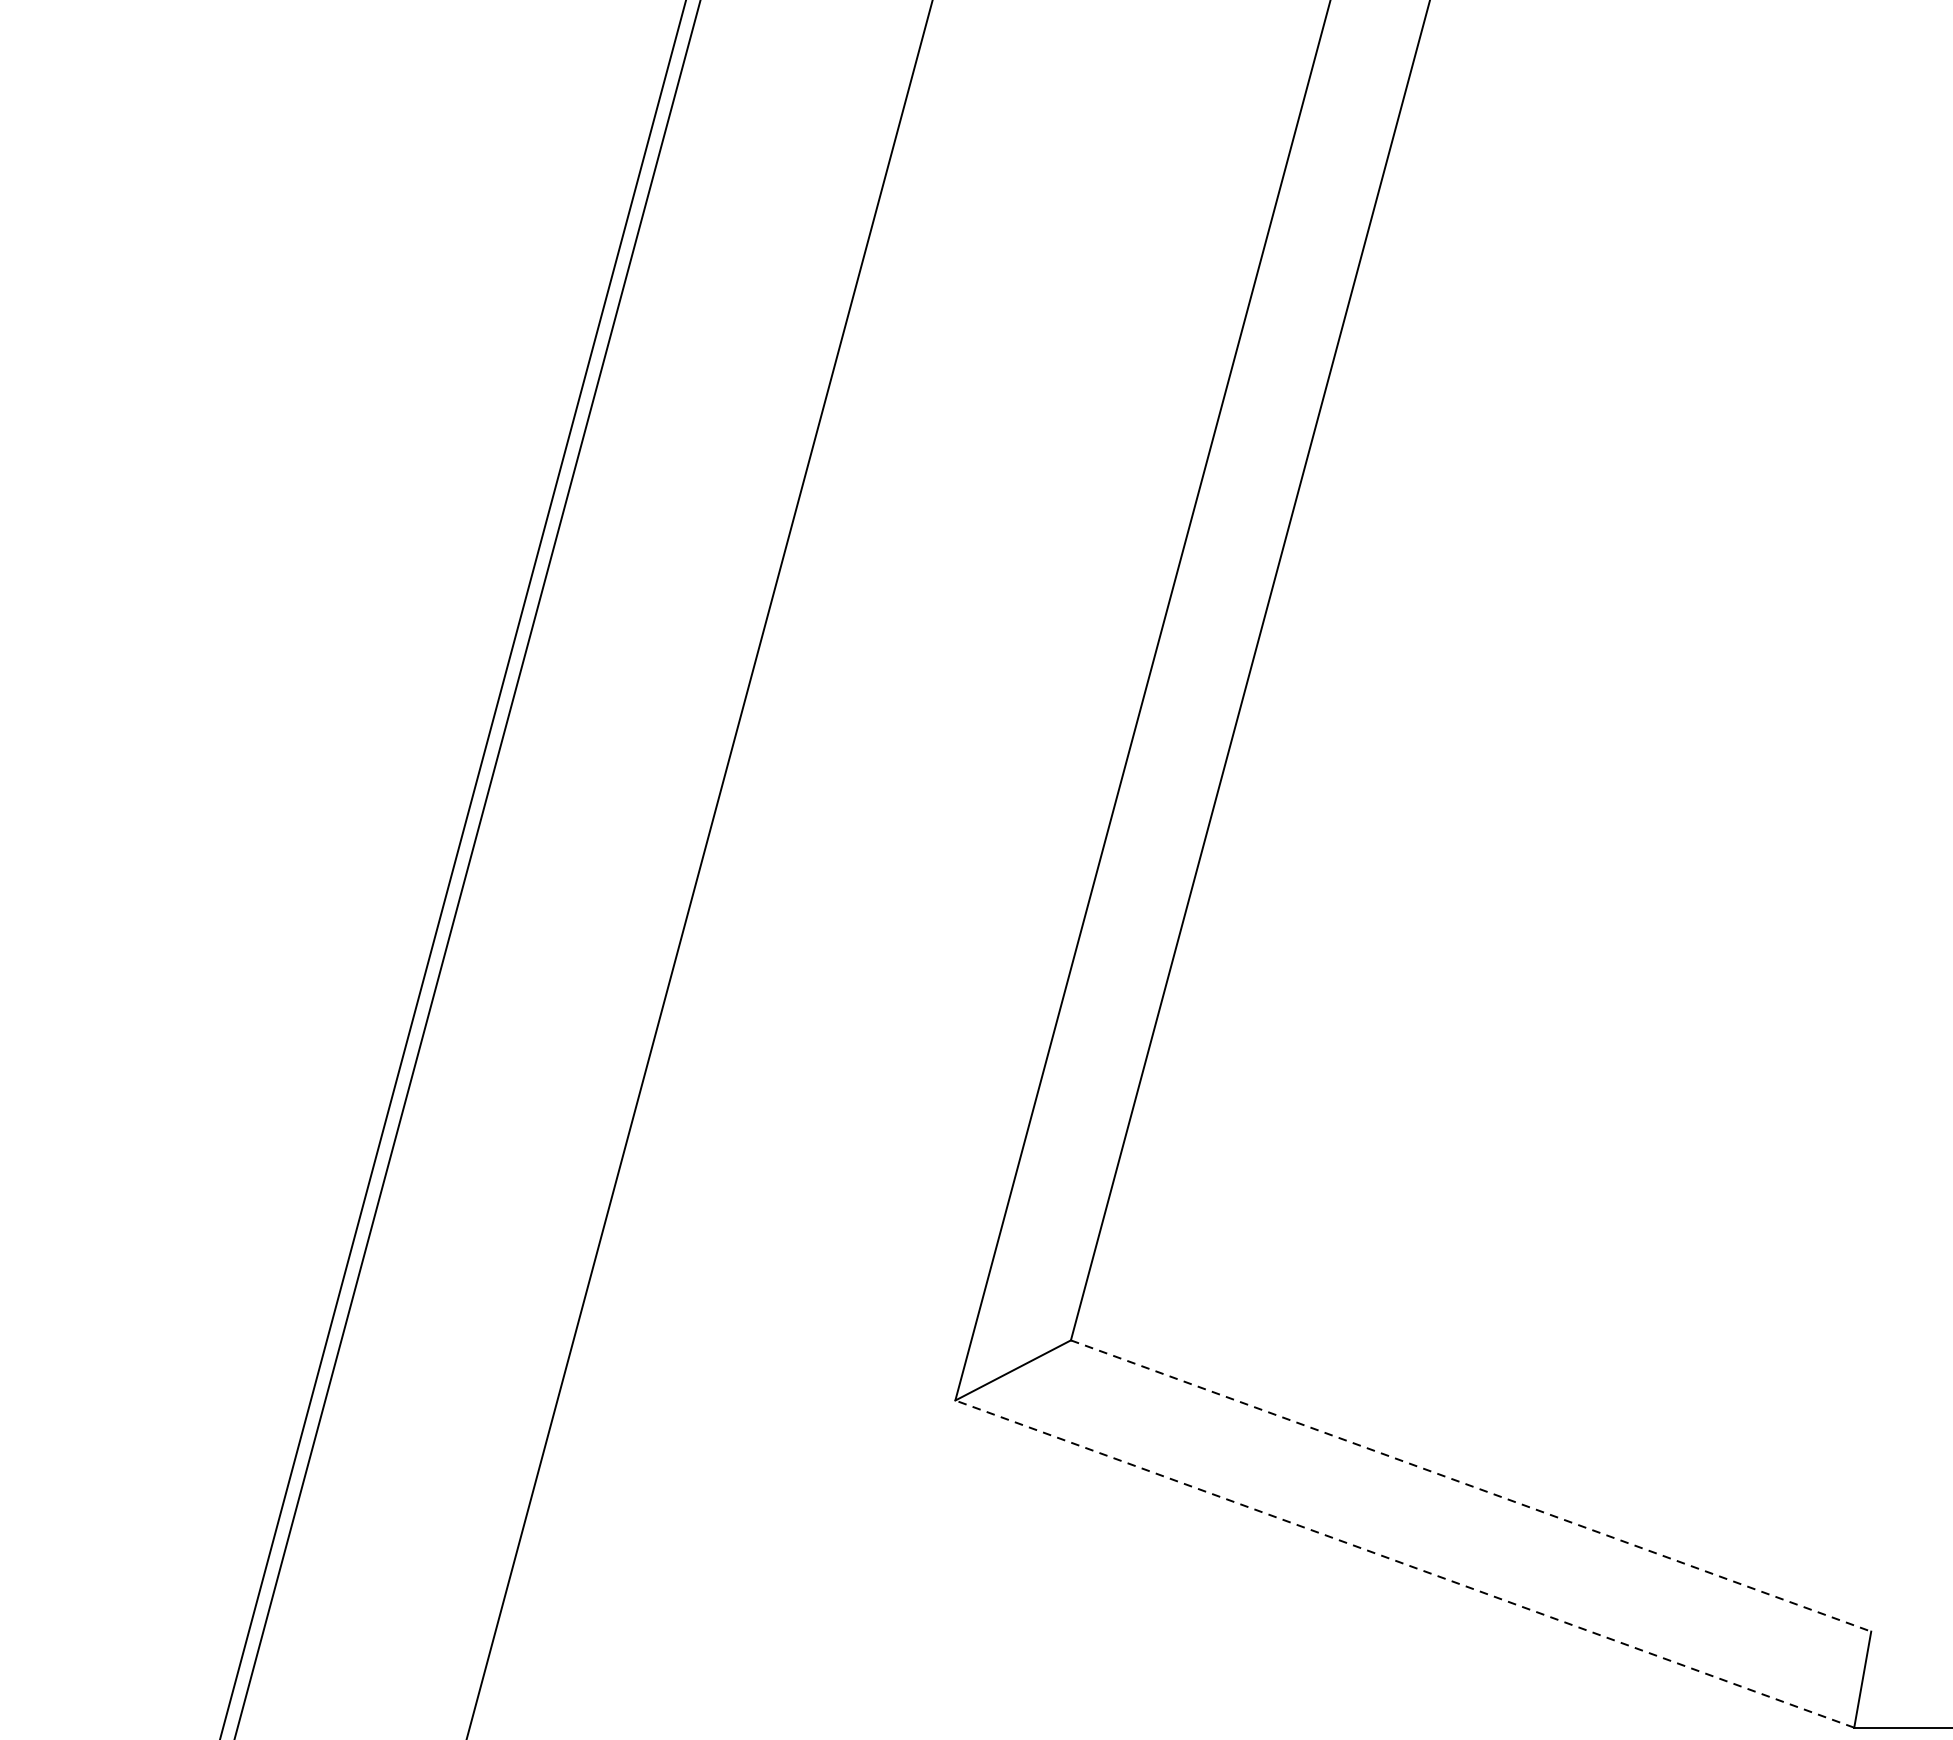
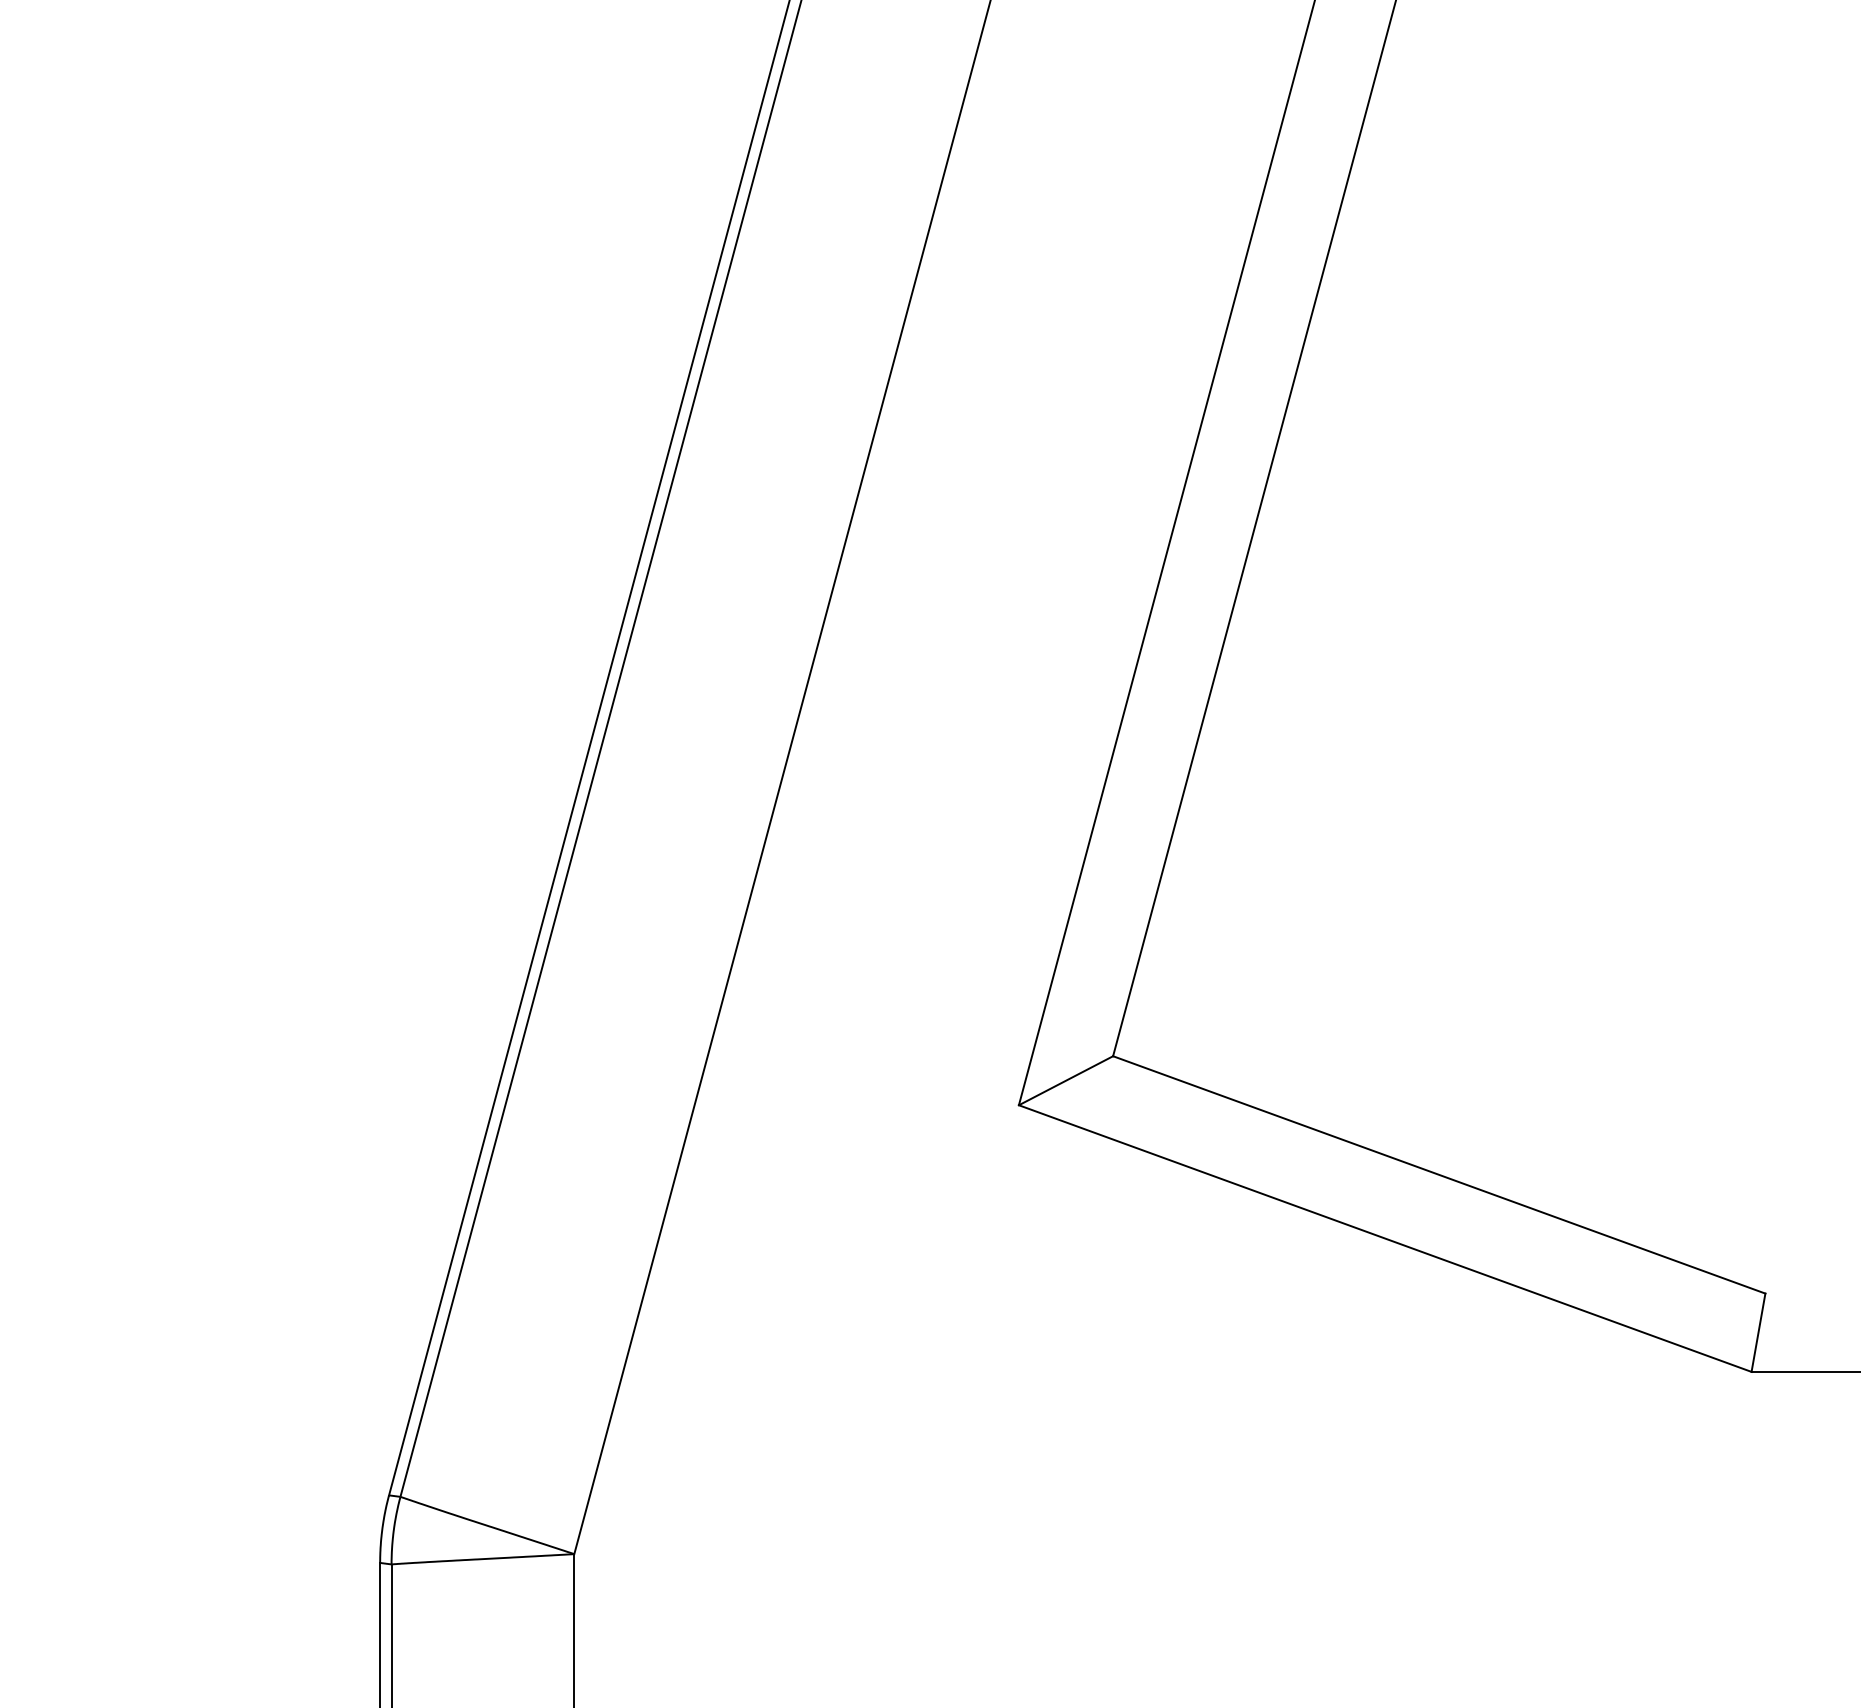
line: (1471, 1486) -> (1439, 1175), dashed -> solid
line: (1405, 1564) -> (1385, 1238), dashed -> solid

